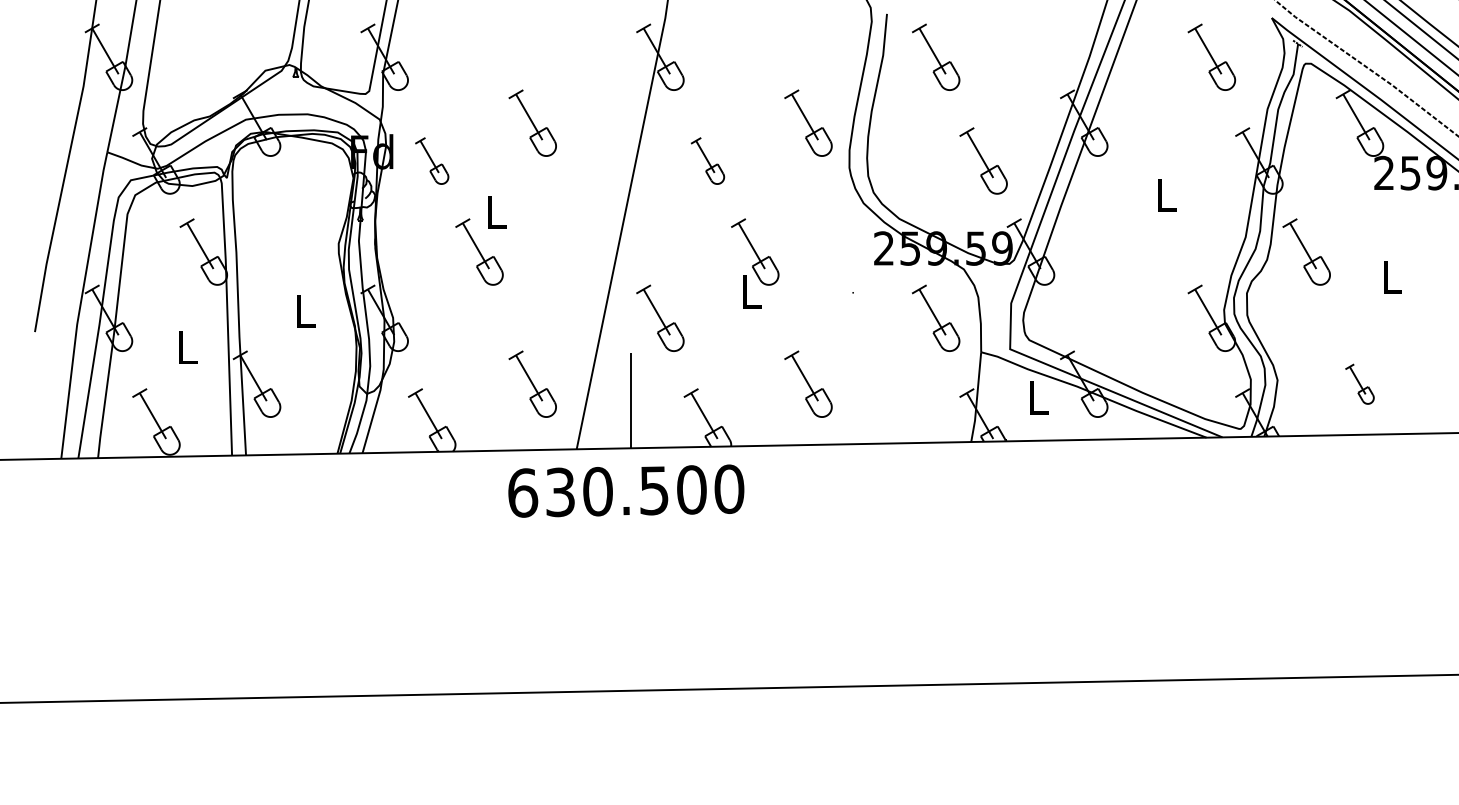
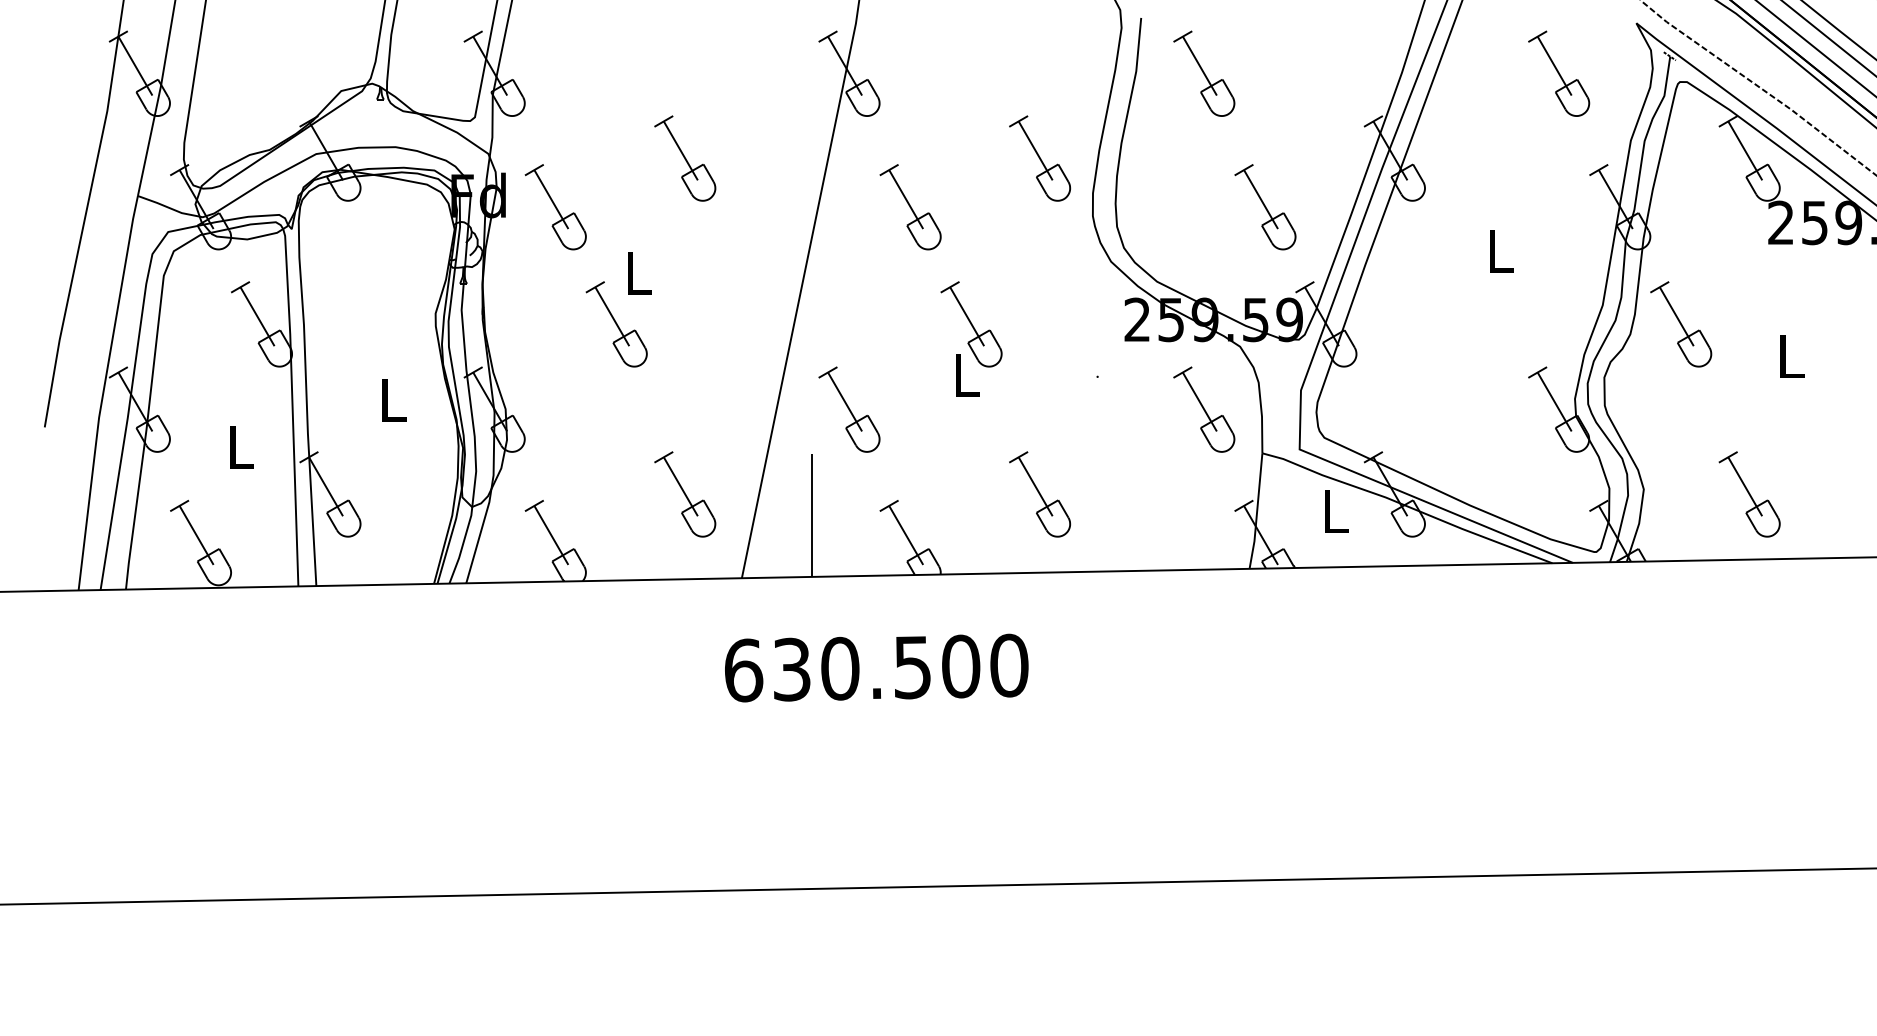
part: (431, 161) -> (555, 207), size x1.43
part: (707, 161) -> (910, 207), size x1.43
part: (1359, 384) -> (1749, 494), size x1.67
text: (626, 490) -> (876, 667), moved

